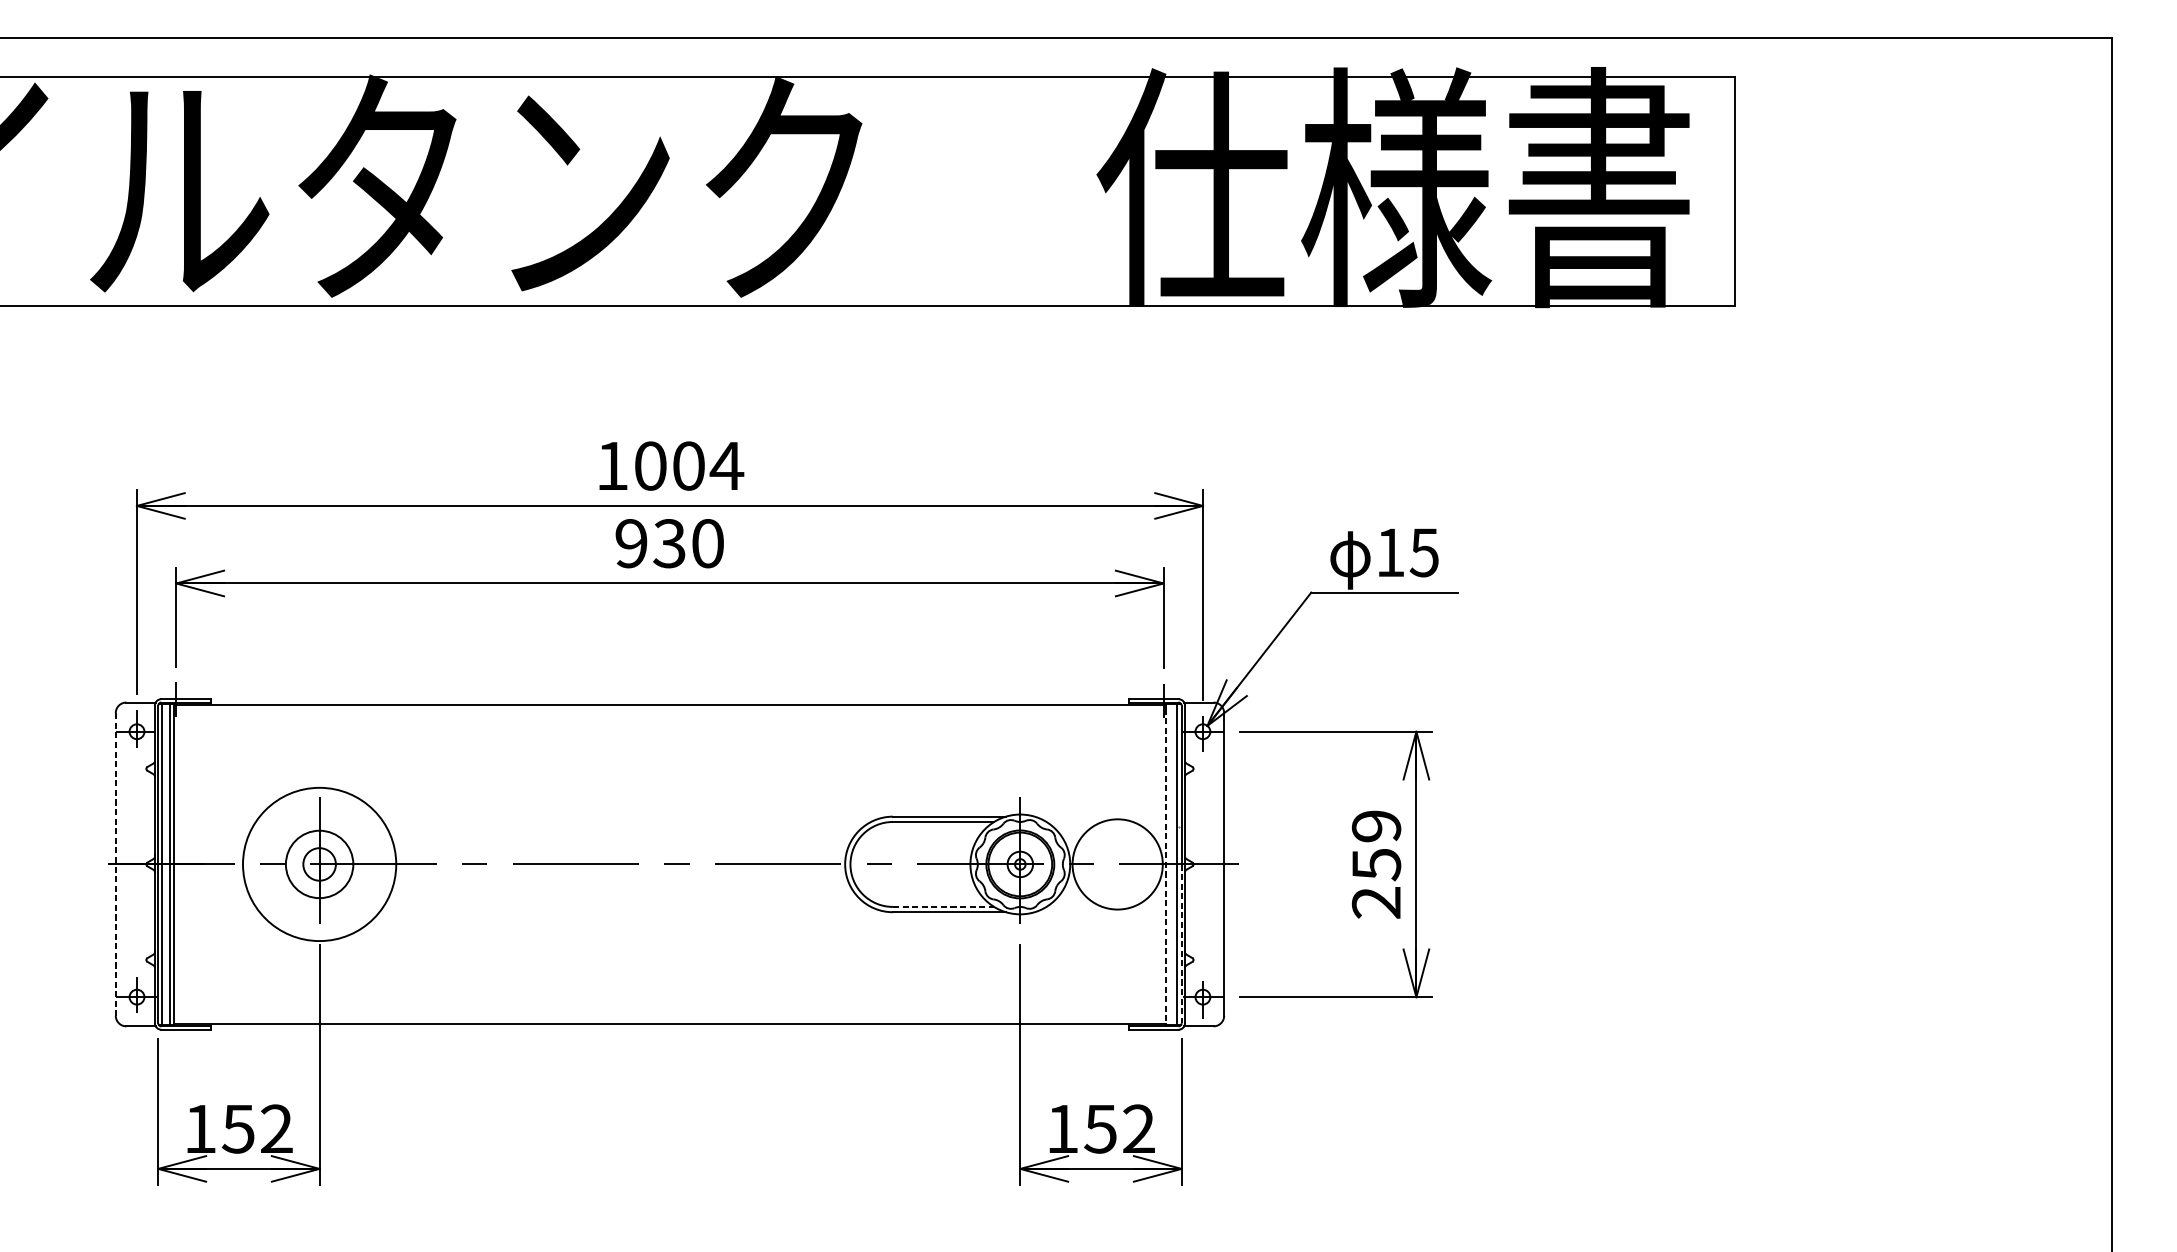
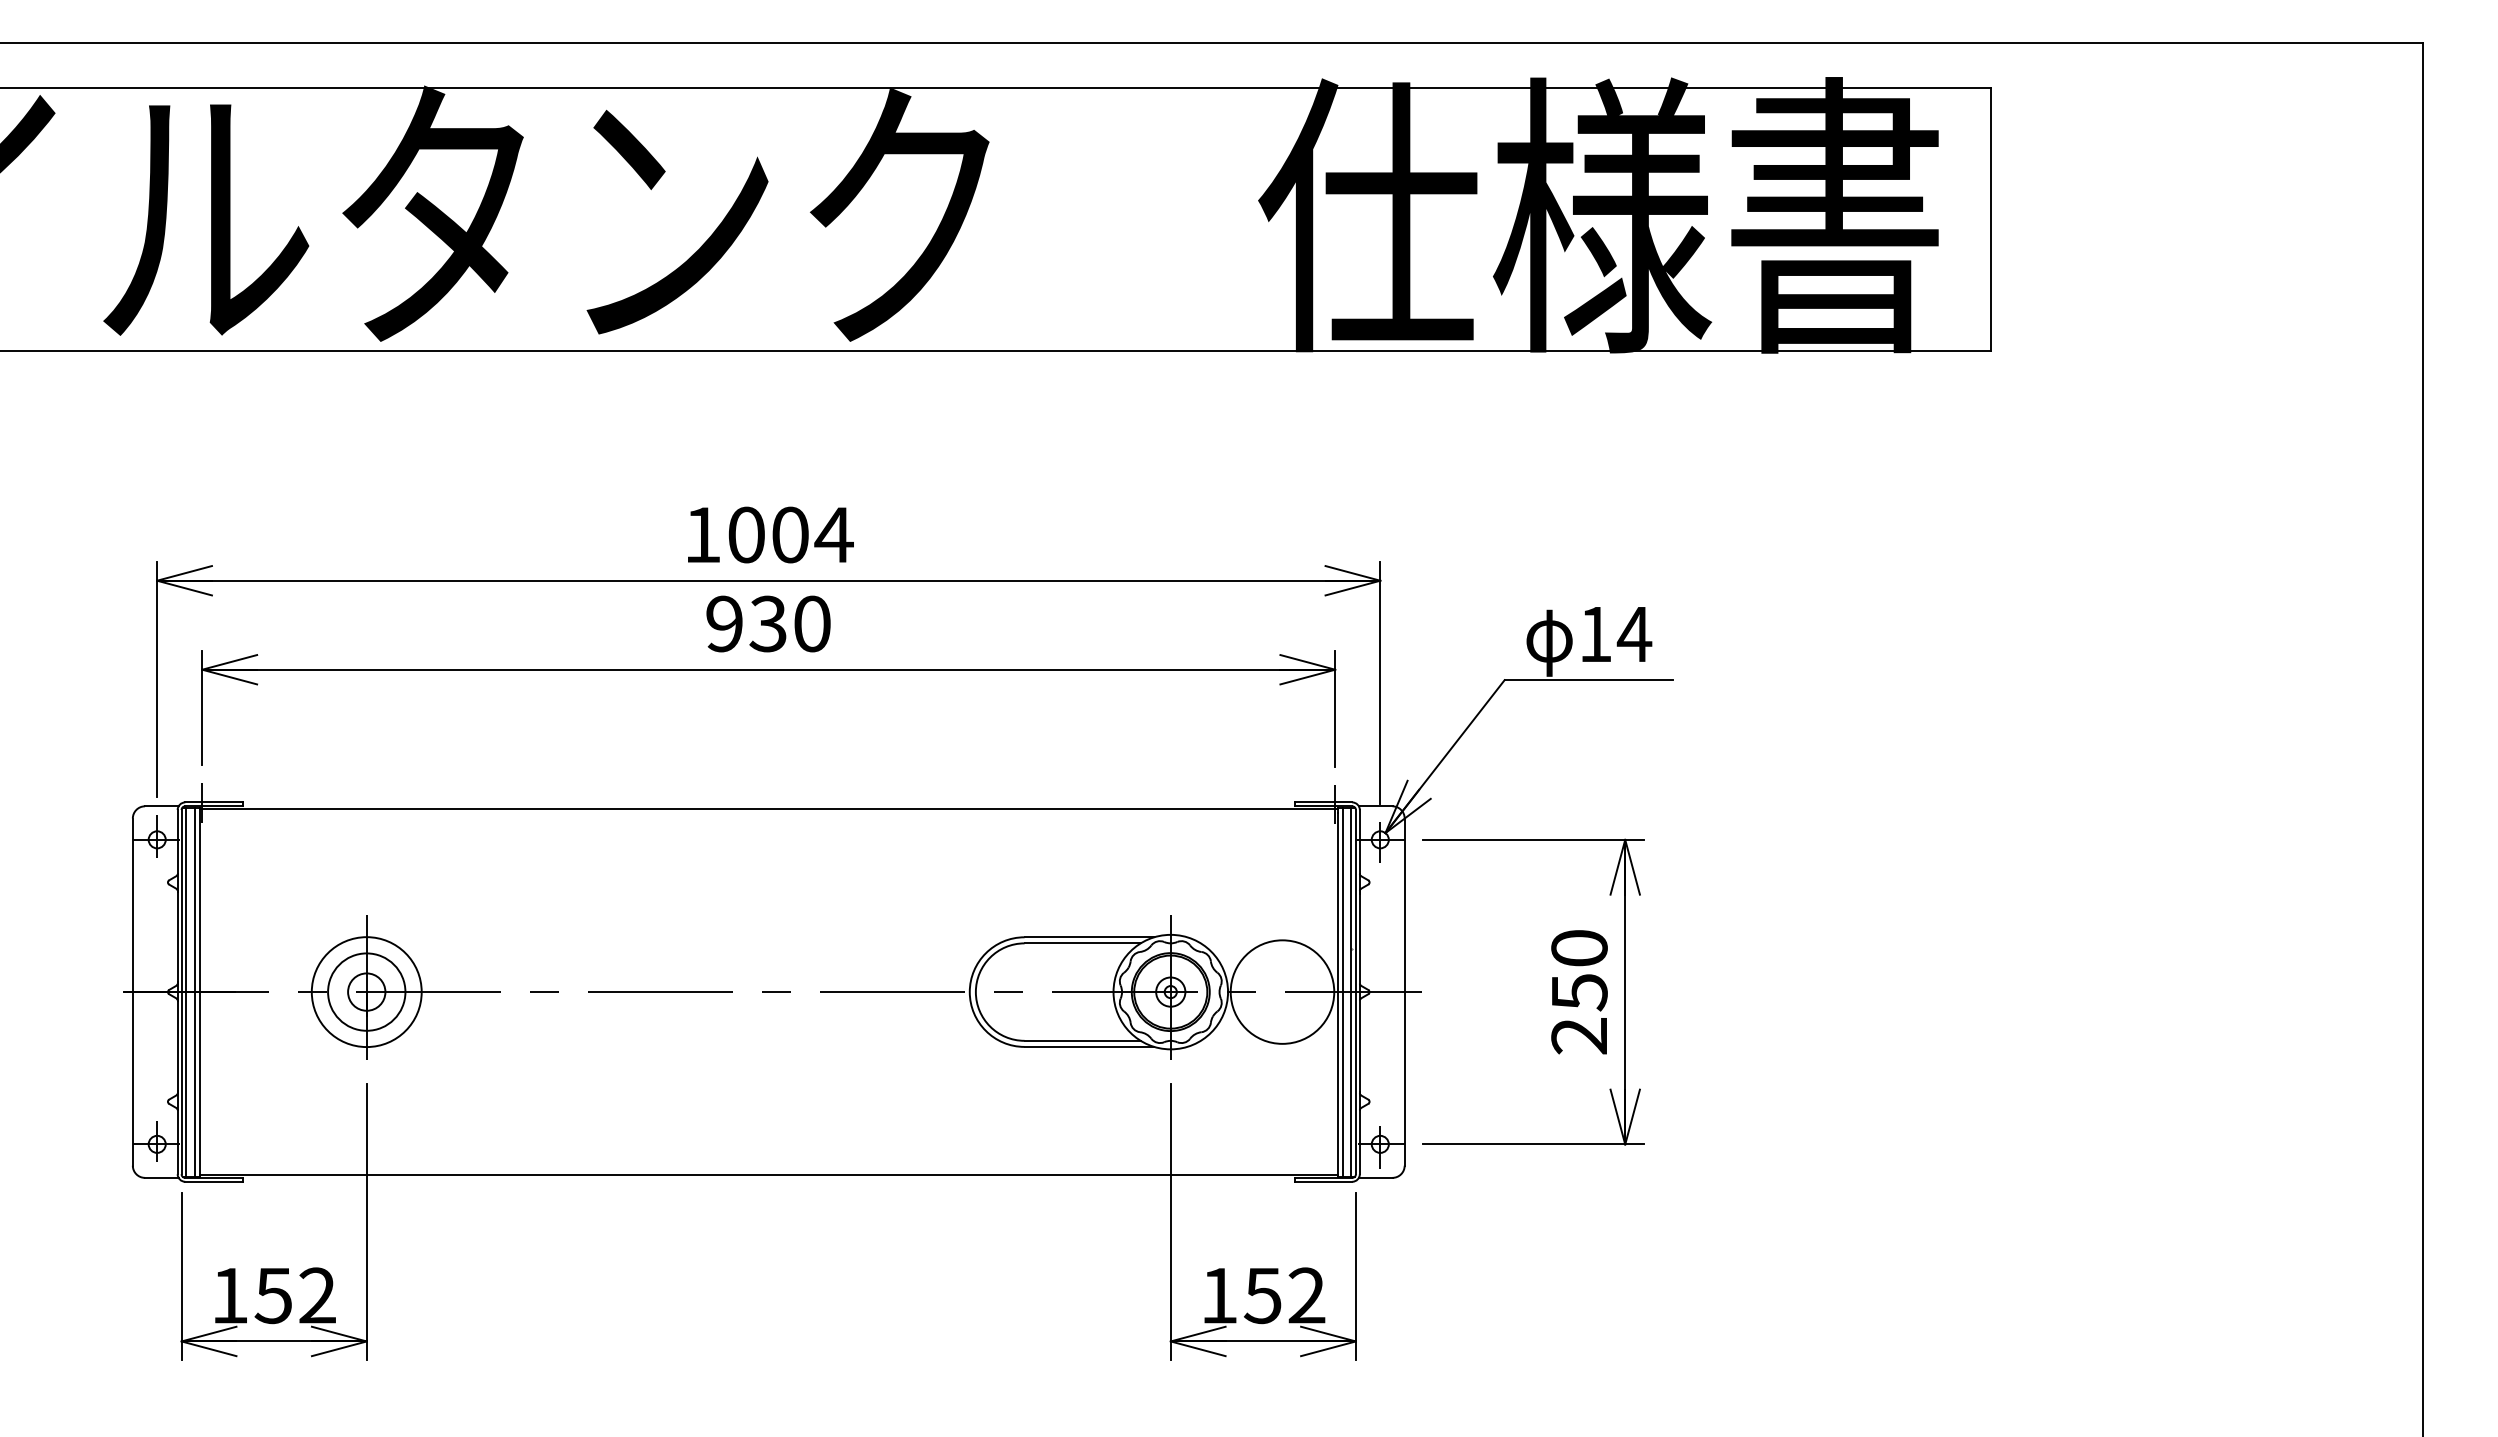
text: (1424, 552) -> (1634, 634), 15 -> 14
text: (1376, 826) -> (1579, 948), 259 -> 250
line: (1169, 863) -> (1342, 991), added
line: (115, 864) -> (132, 992), dashed -> solid
circle: (319, 864) -> (366, 992), size x0.62
line: (1165, 866) -> (1337, 994), dashed -> solid
line: (944, 906) -> (1083, 1040), dashed -> solid
line: (1181, 944) -> (1355, 1083), dashed -> solid

